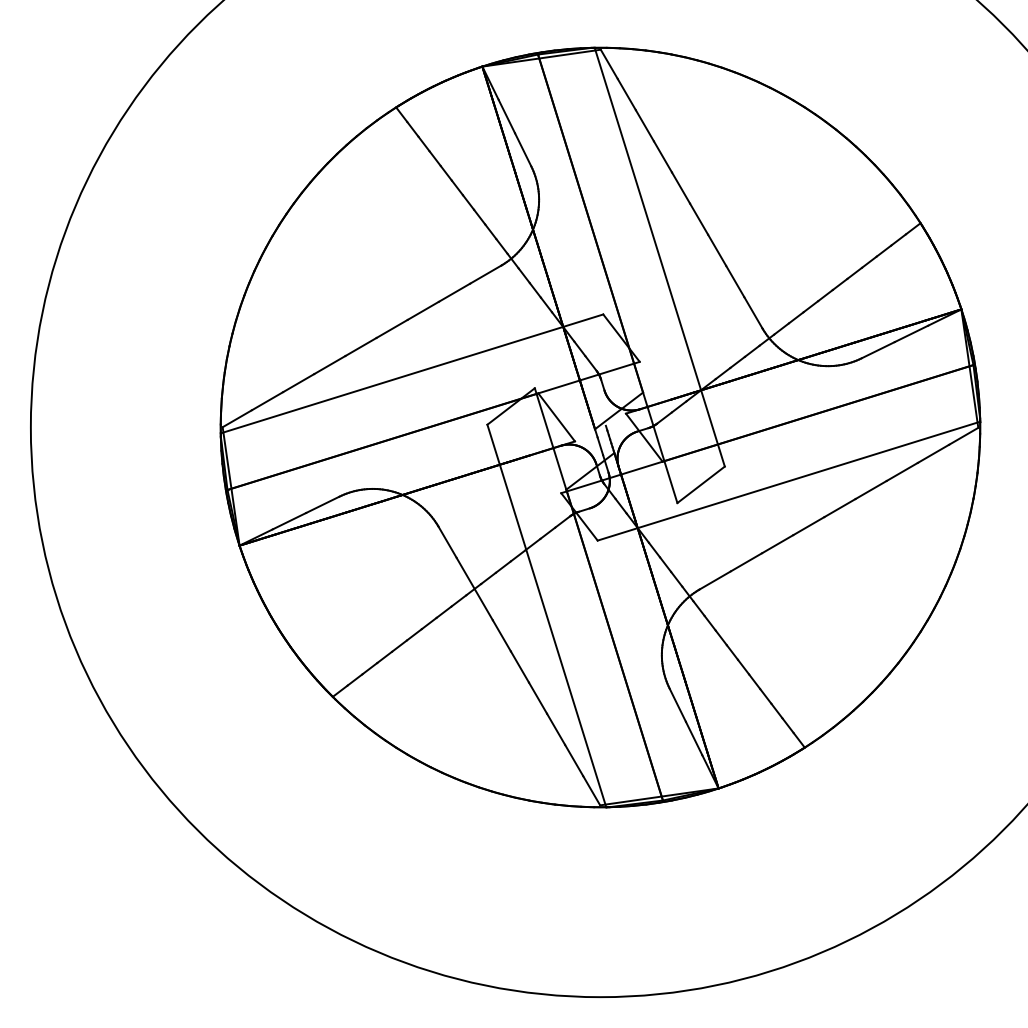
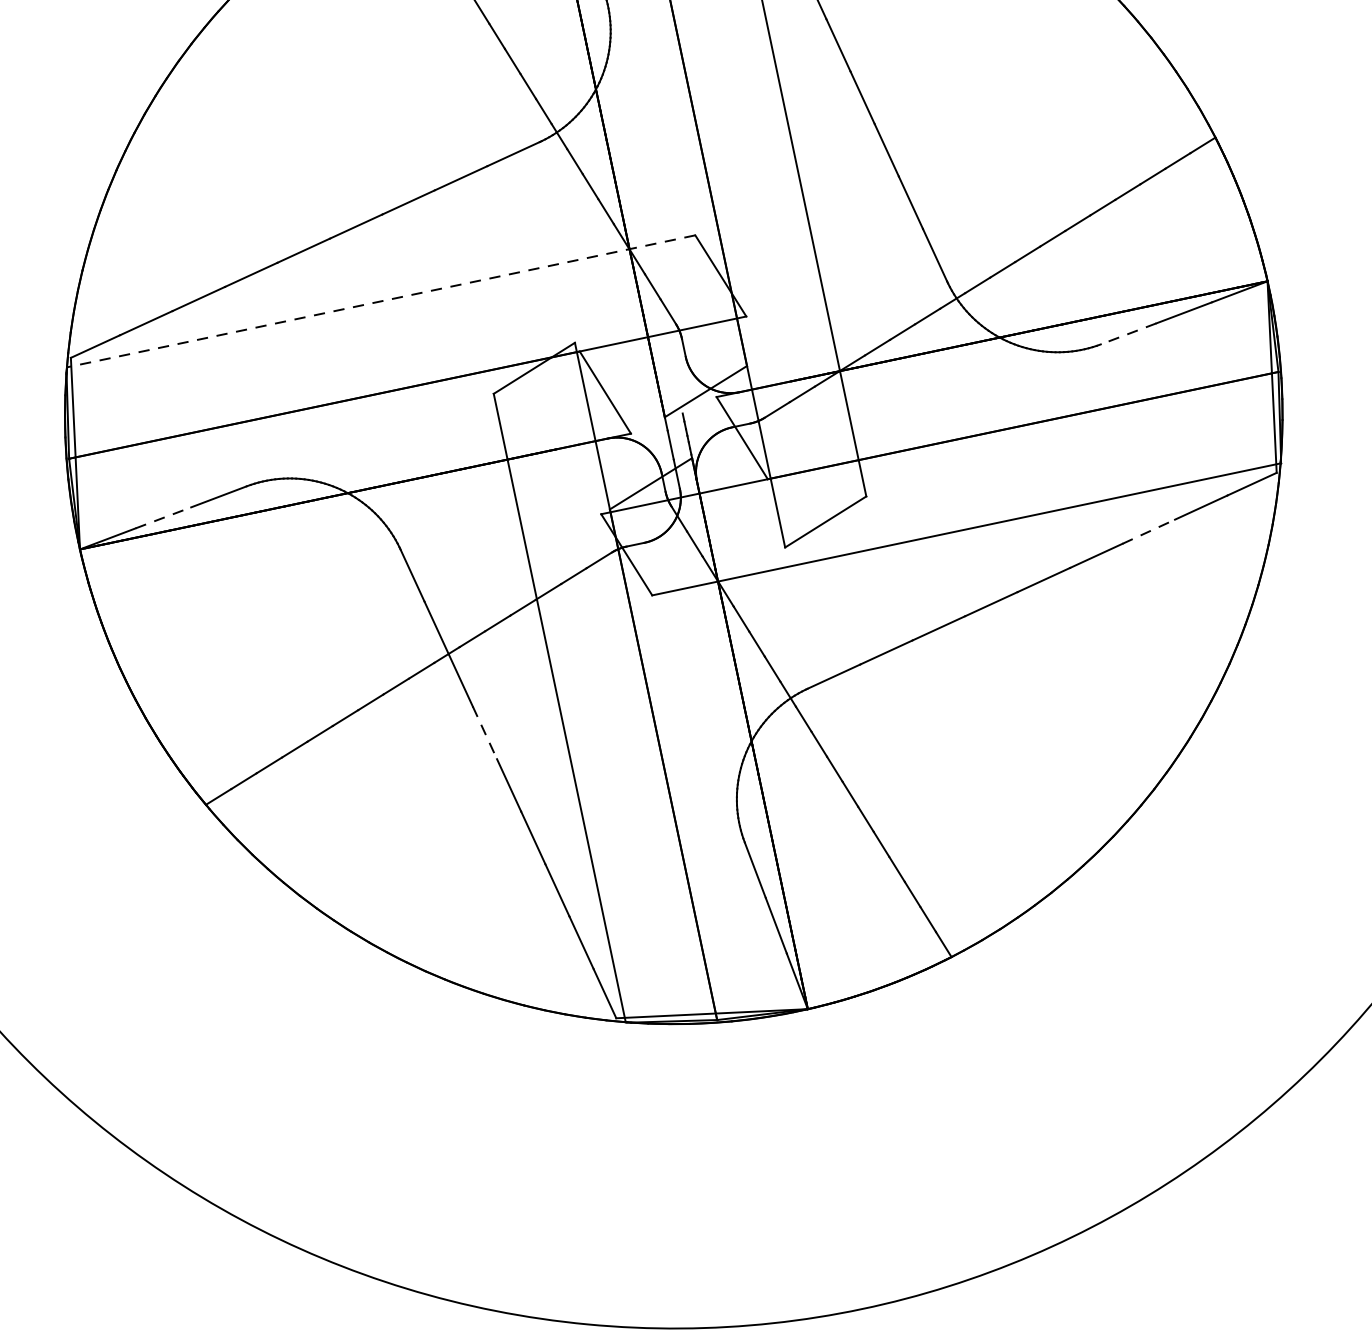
line: (878, 350) -> (1129, 334), solid -> dashed
line: (411, 374) -> (380, 302), solid -> dashed
line: (902, 471) -> (1149, 531), solid -> dashed
line: (289, 521) -> (163, 518), solid -> dashed
line: (502, 636) -> (485, 734), solid -> dashed

